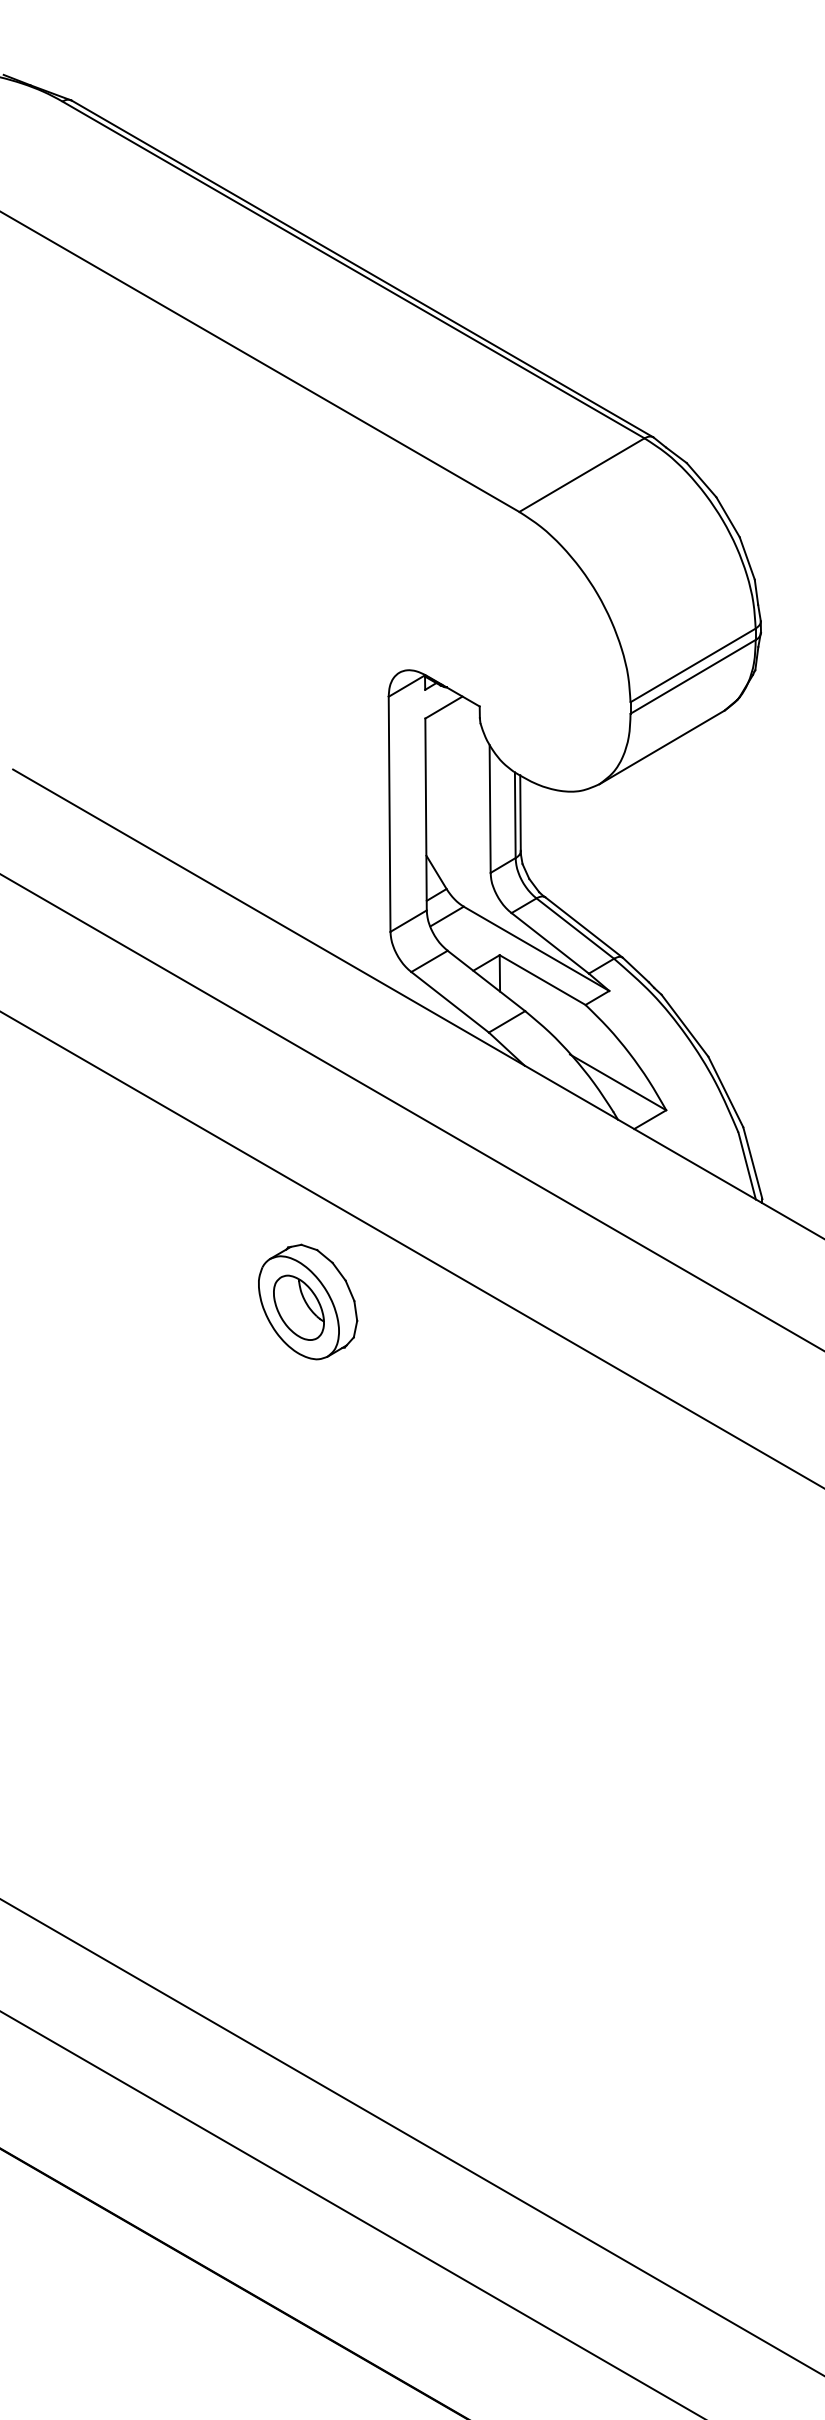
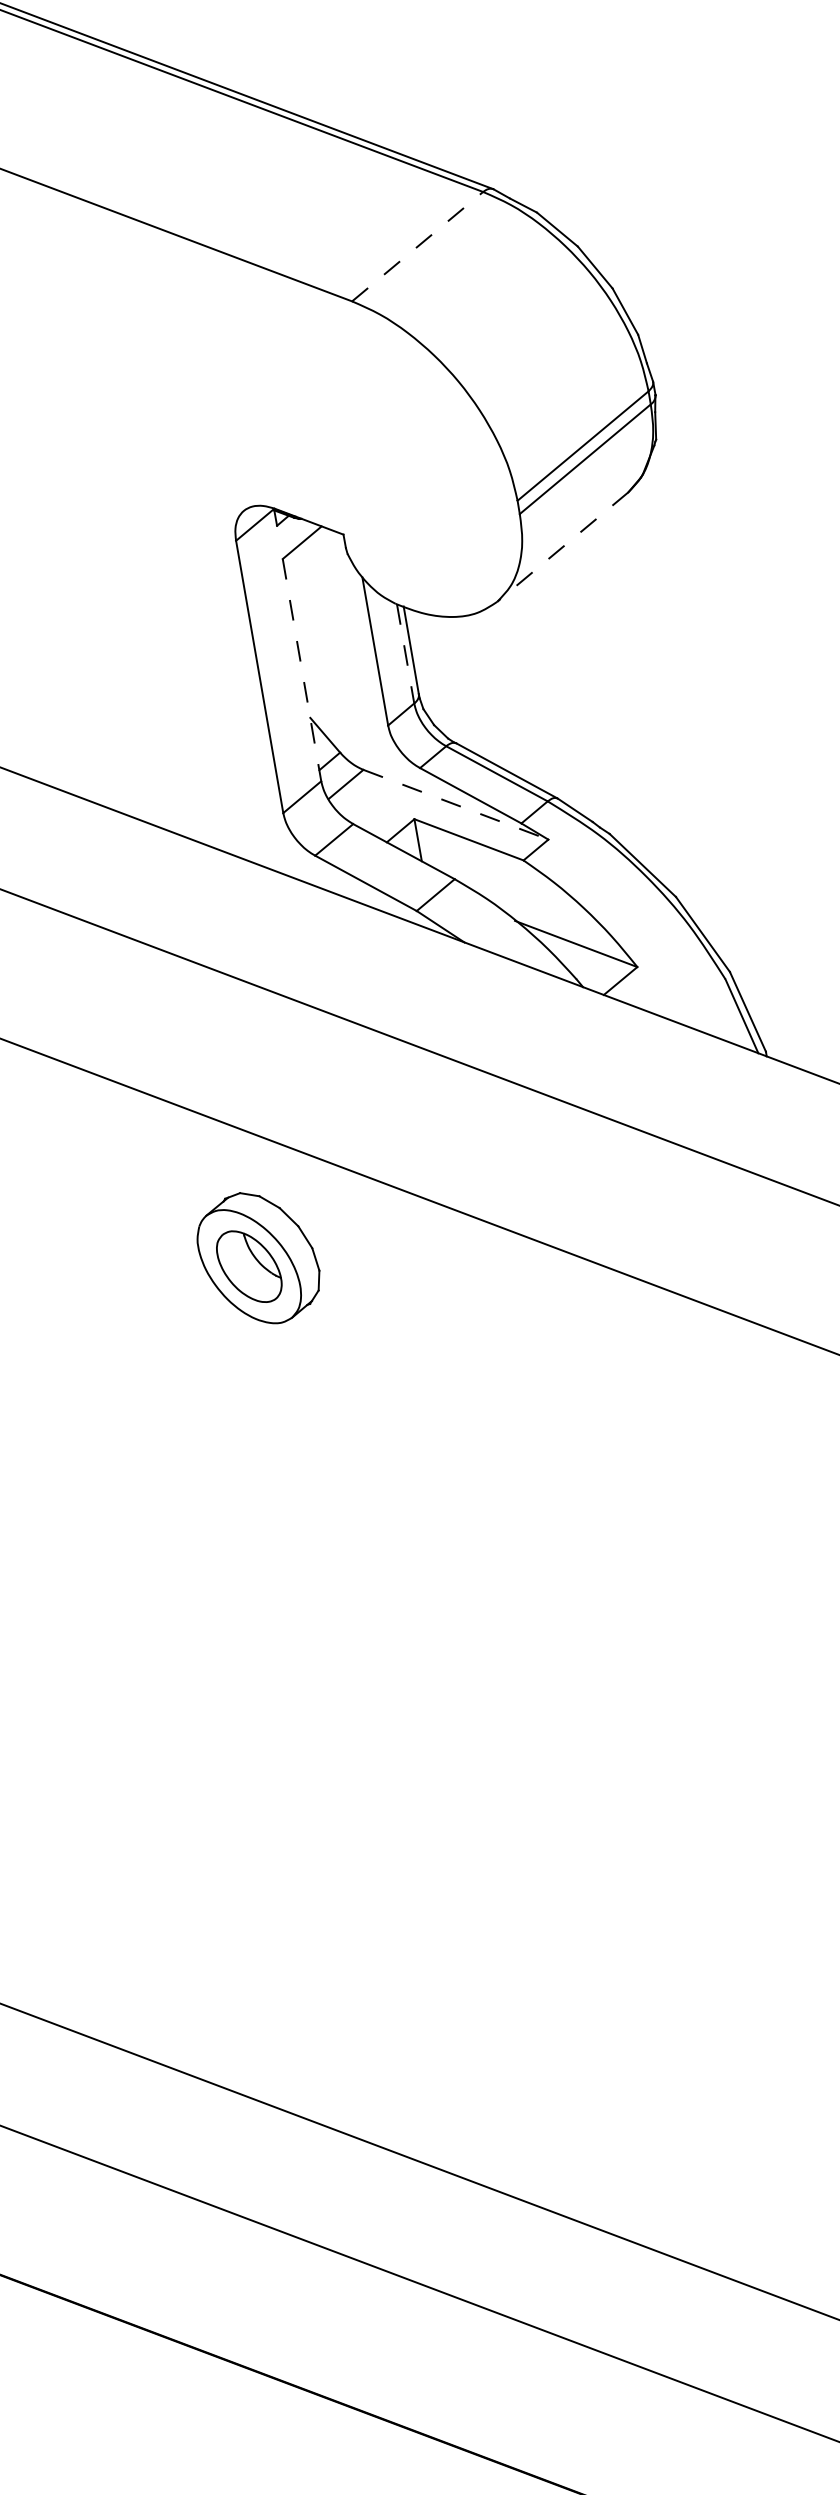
line: (581, 475) -> (417, 247), solid -> dashed
line: (662, 747) -> (563, 547), solid -> dashed
line: (426, 814) -> (302, 670), solid -> dashed
line: (515, 815) -> (405, 654), solid -> dashed
line: (536, 949) -> (456, 805), solid -> dashed

